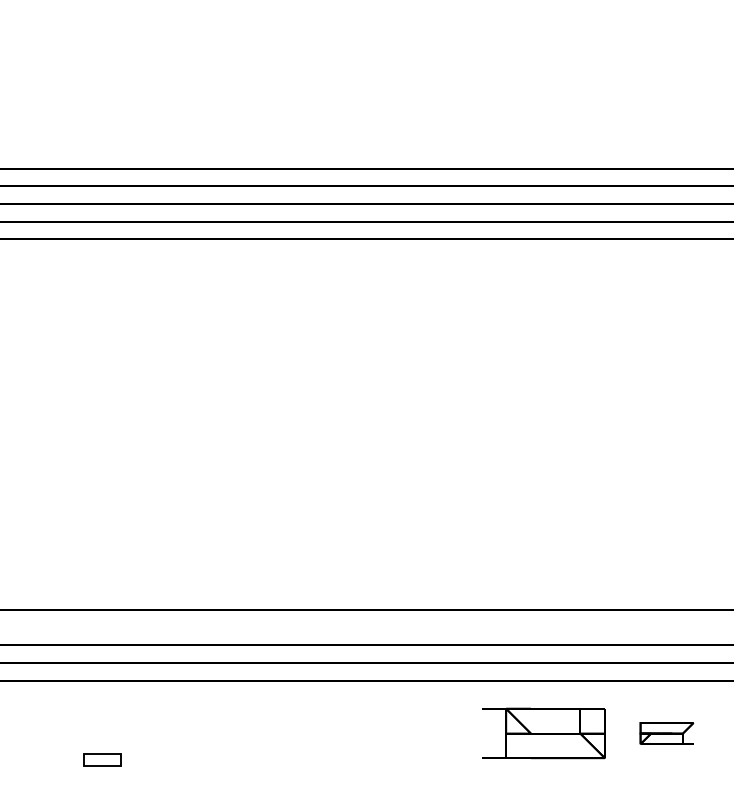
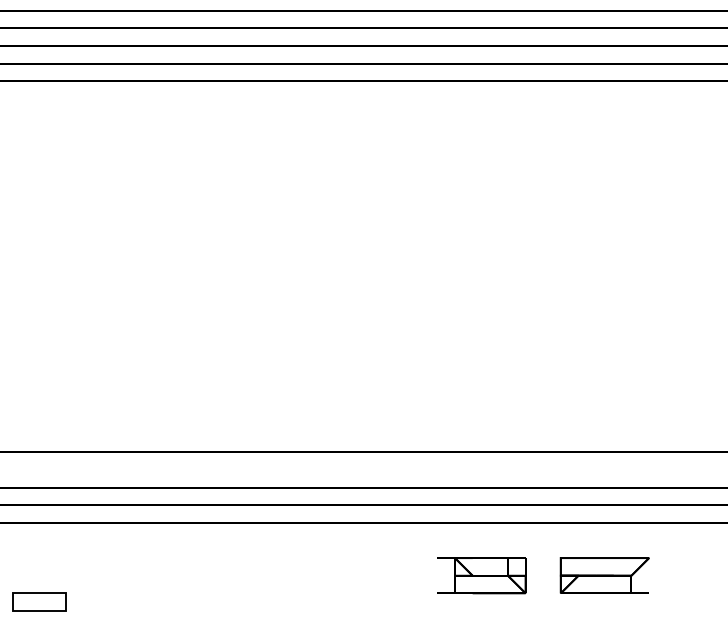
part: (544, 733) -> (482, 575), size x0.71
part: (666, 733) -> (604, 575), size x1.67
part: (102, 759) -> (40, 601), size x1.43

